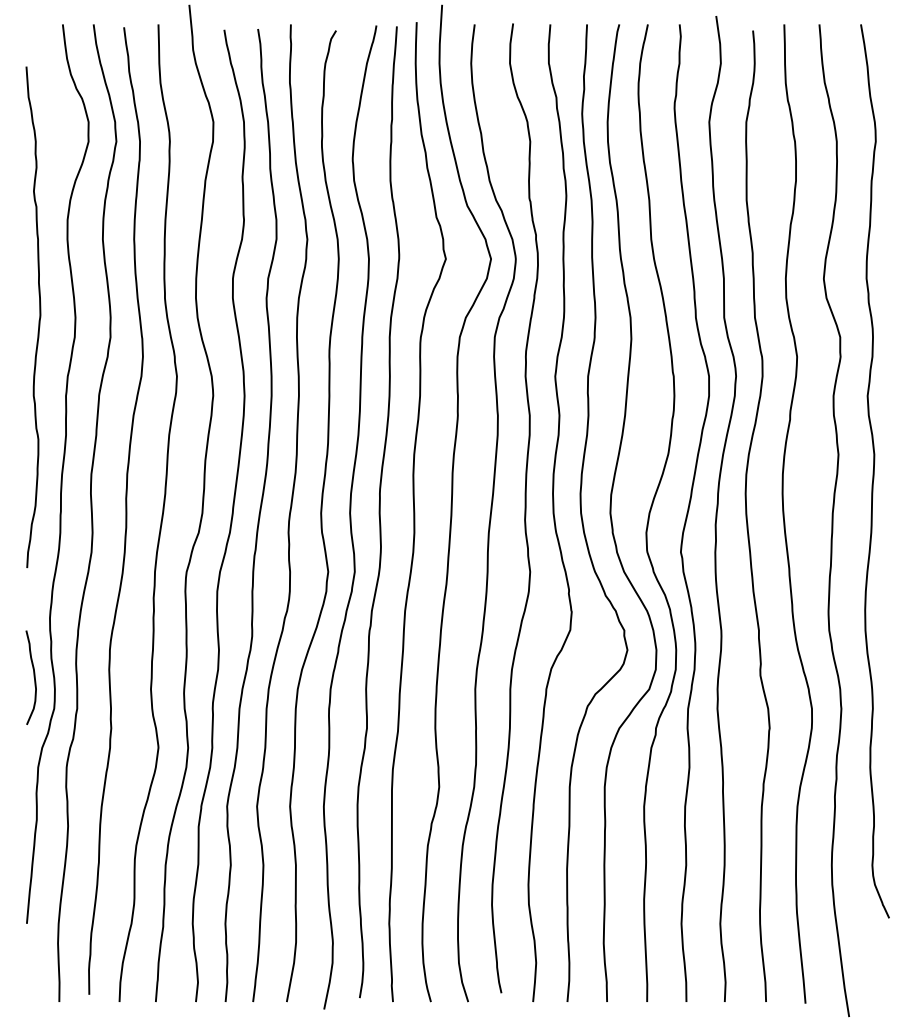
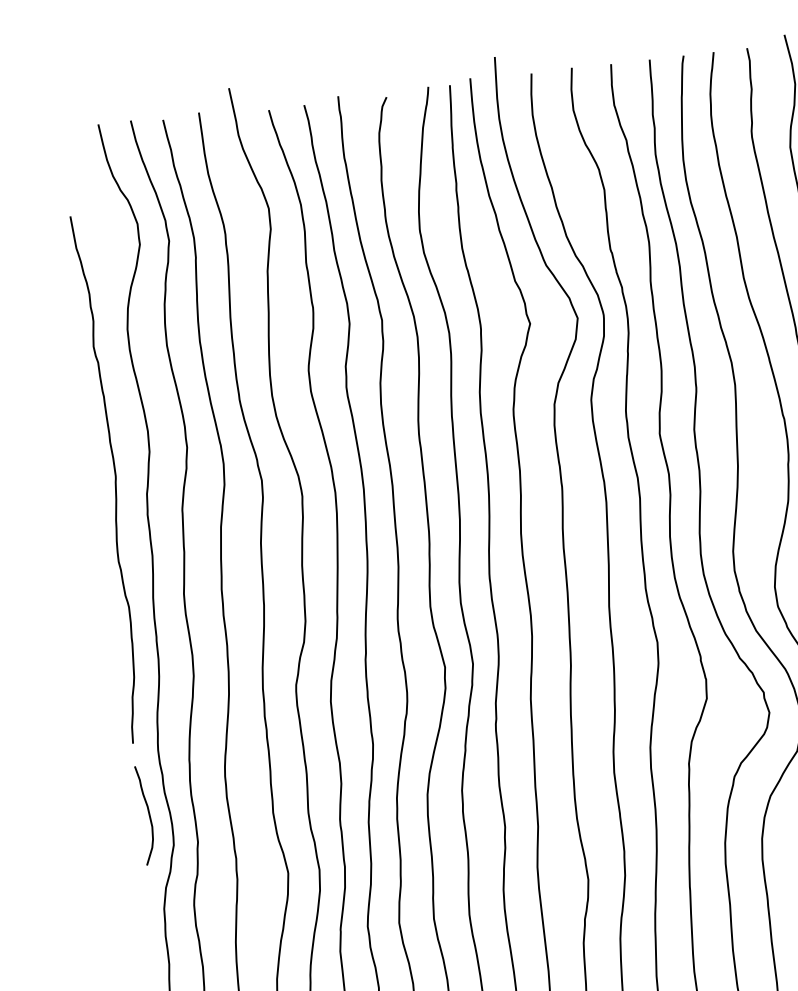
curve: (38, 320) -> (114, 481), moved

